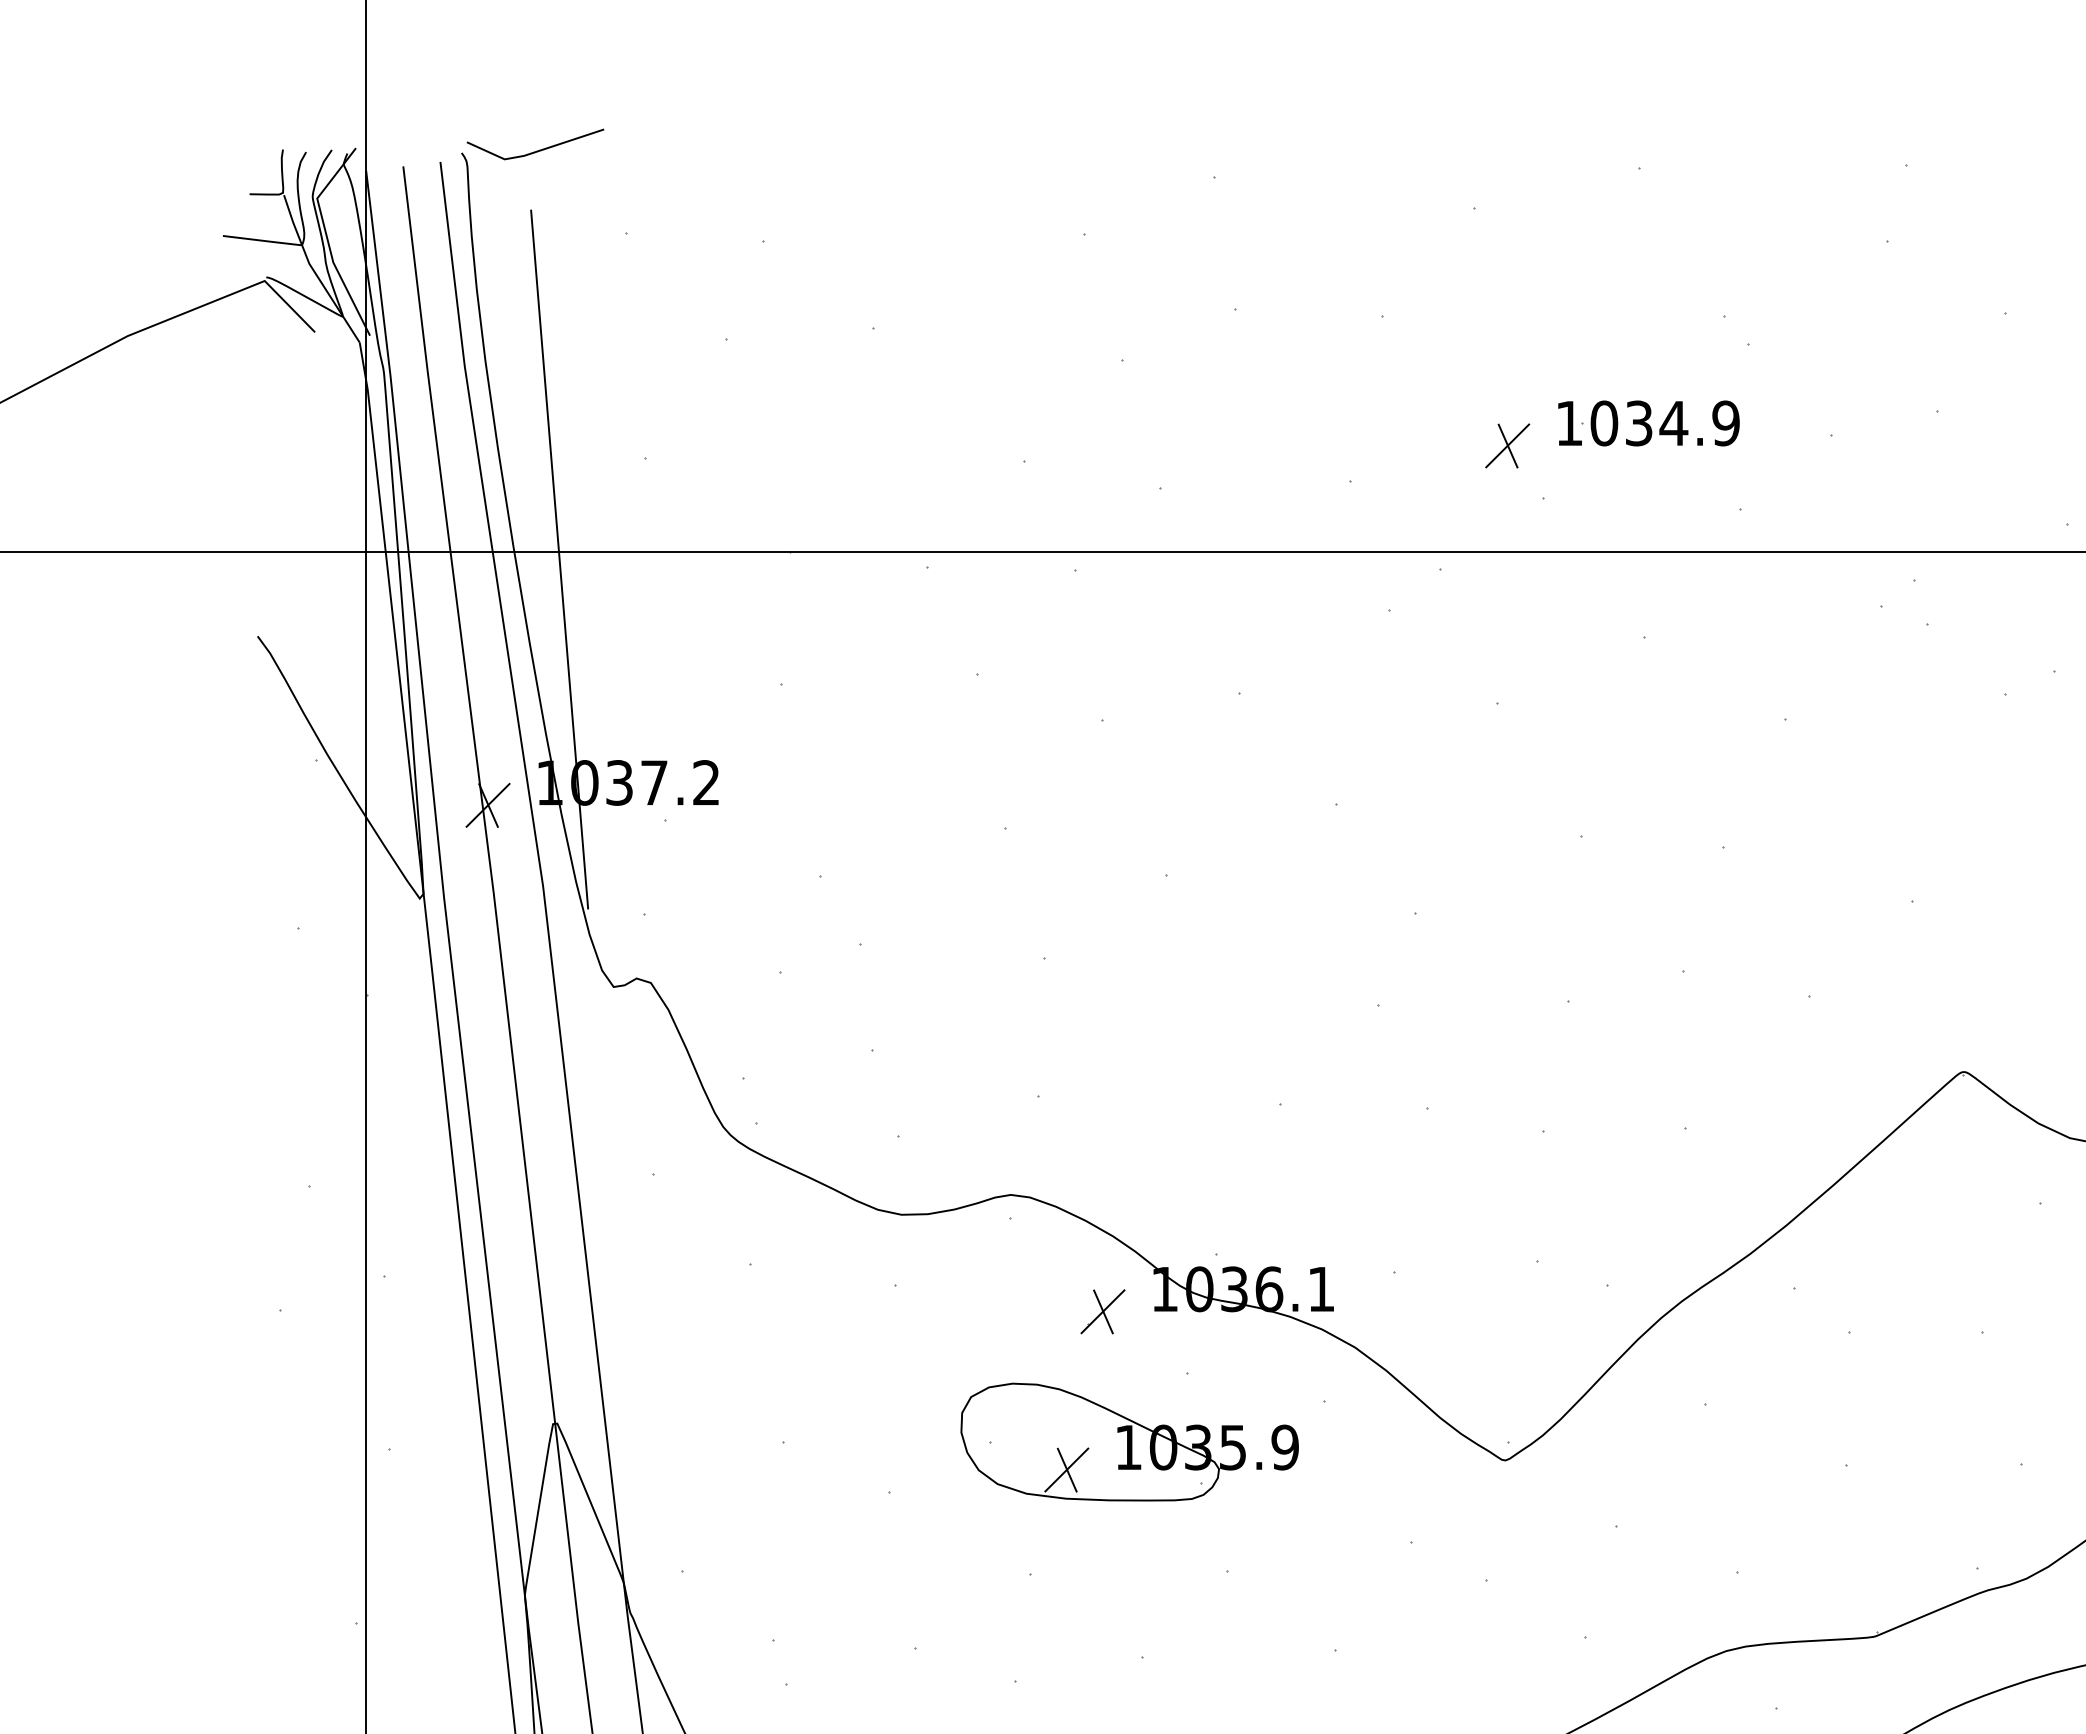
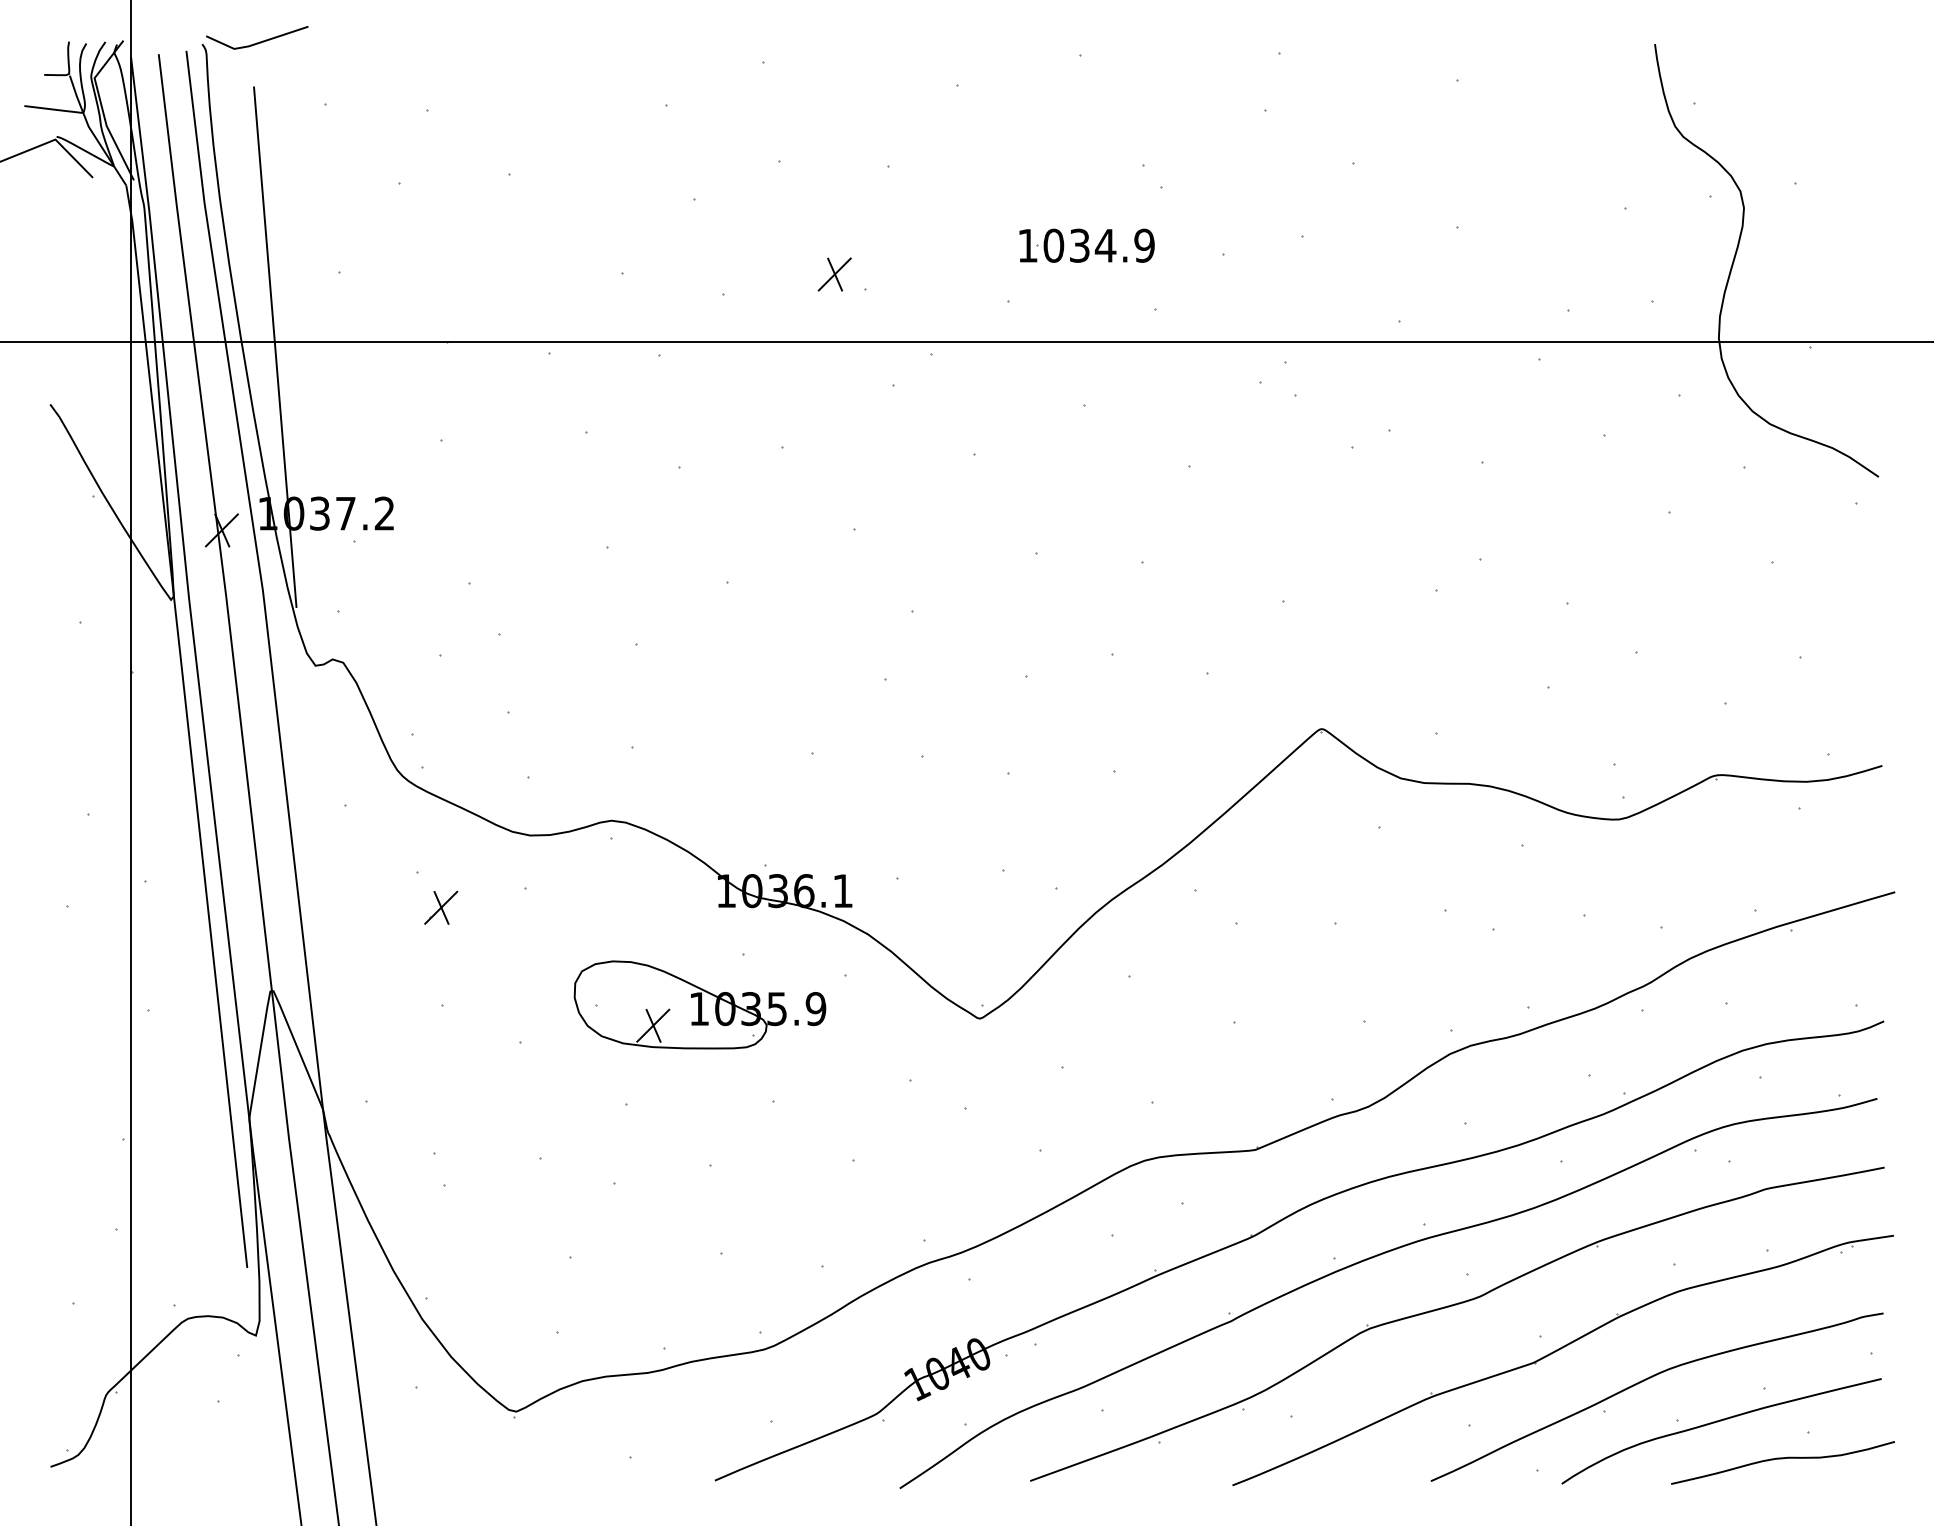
part: (1507, 445) -> (834, 274), moved
part: (1103, 1311) -> (441, 907), moved

